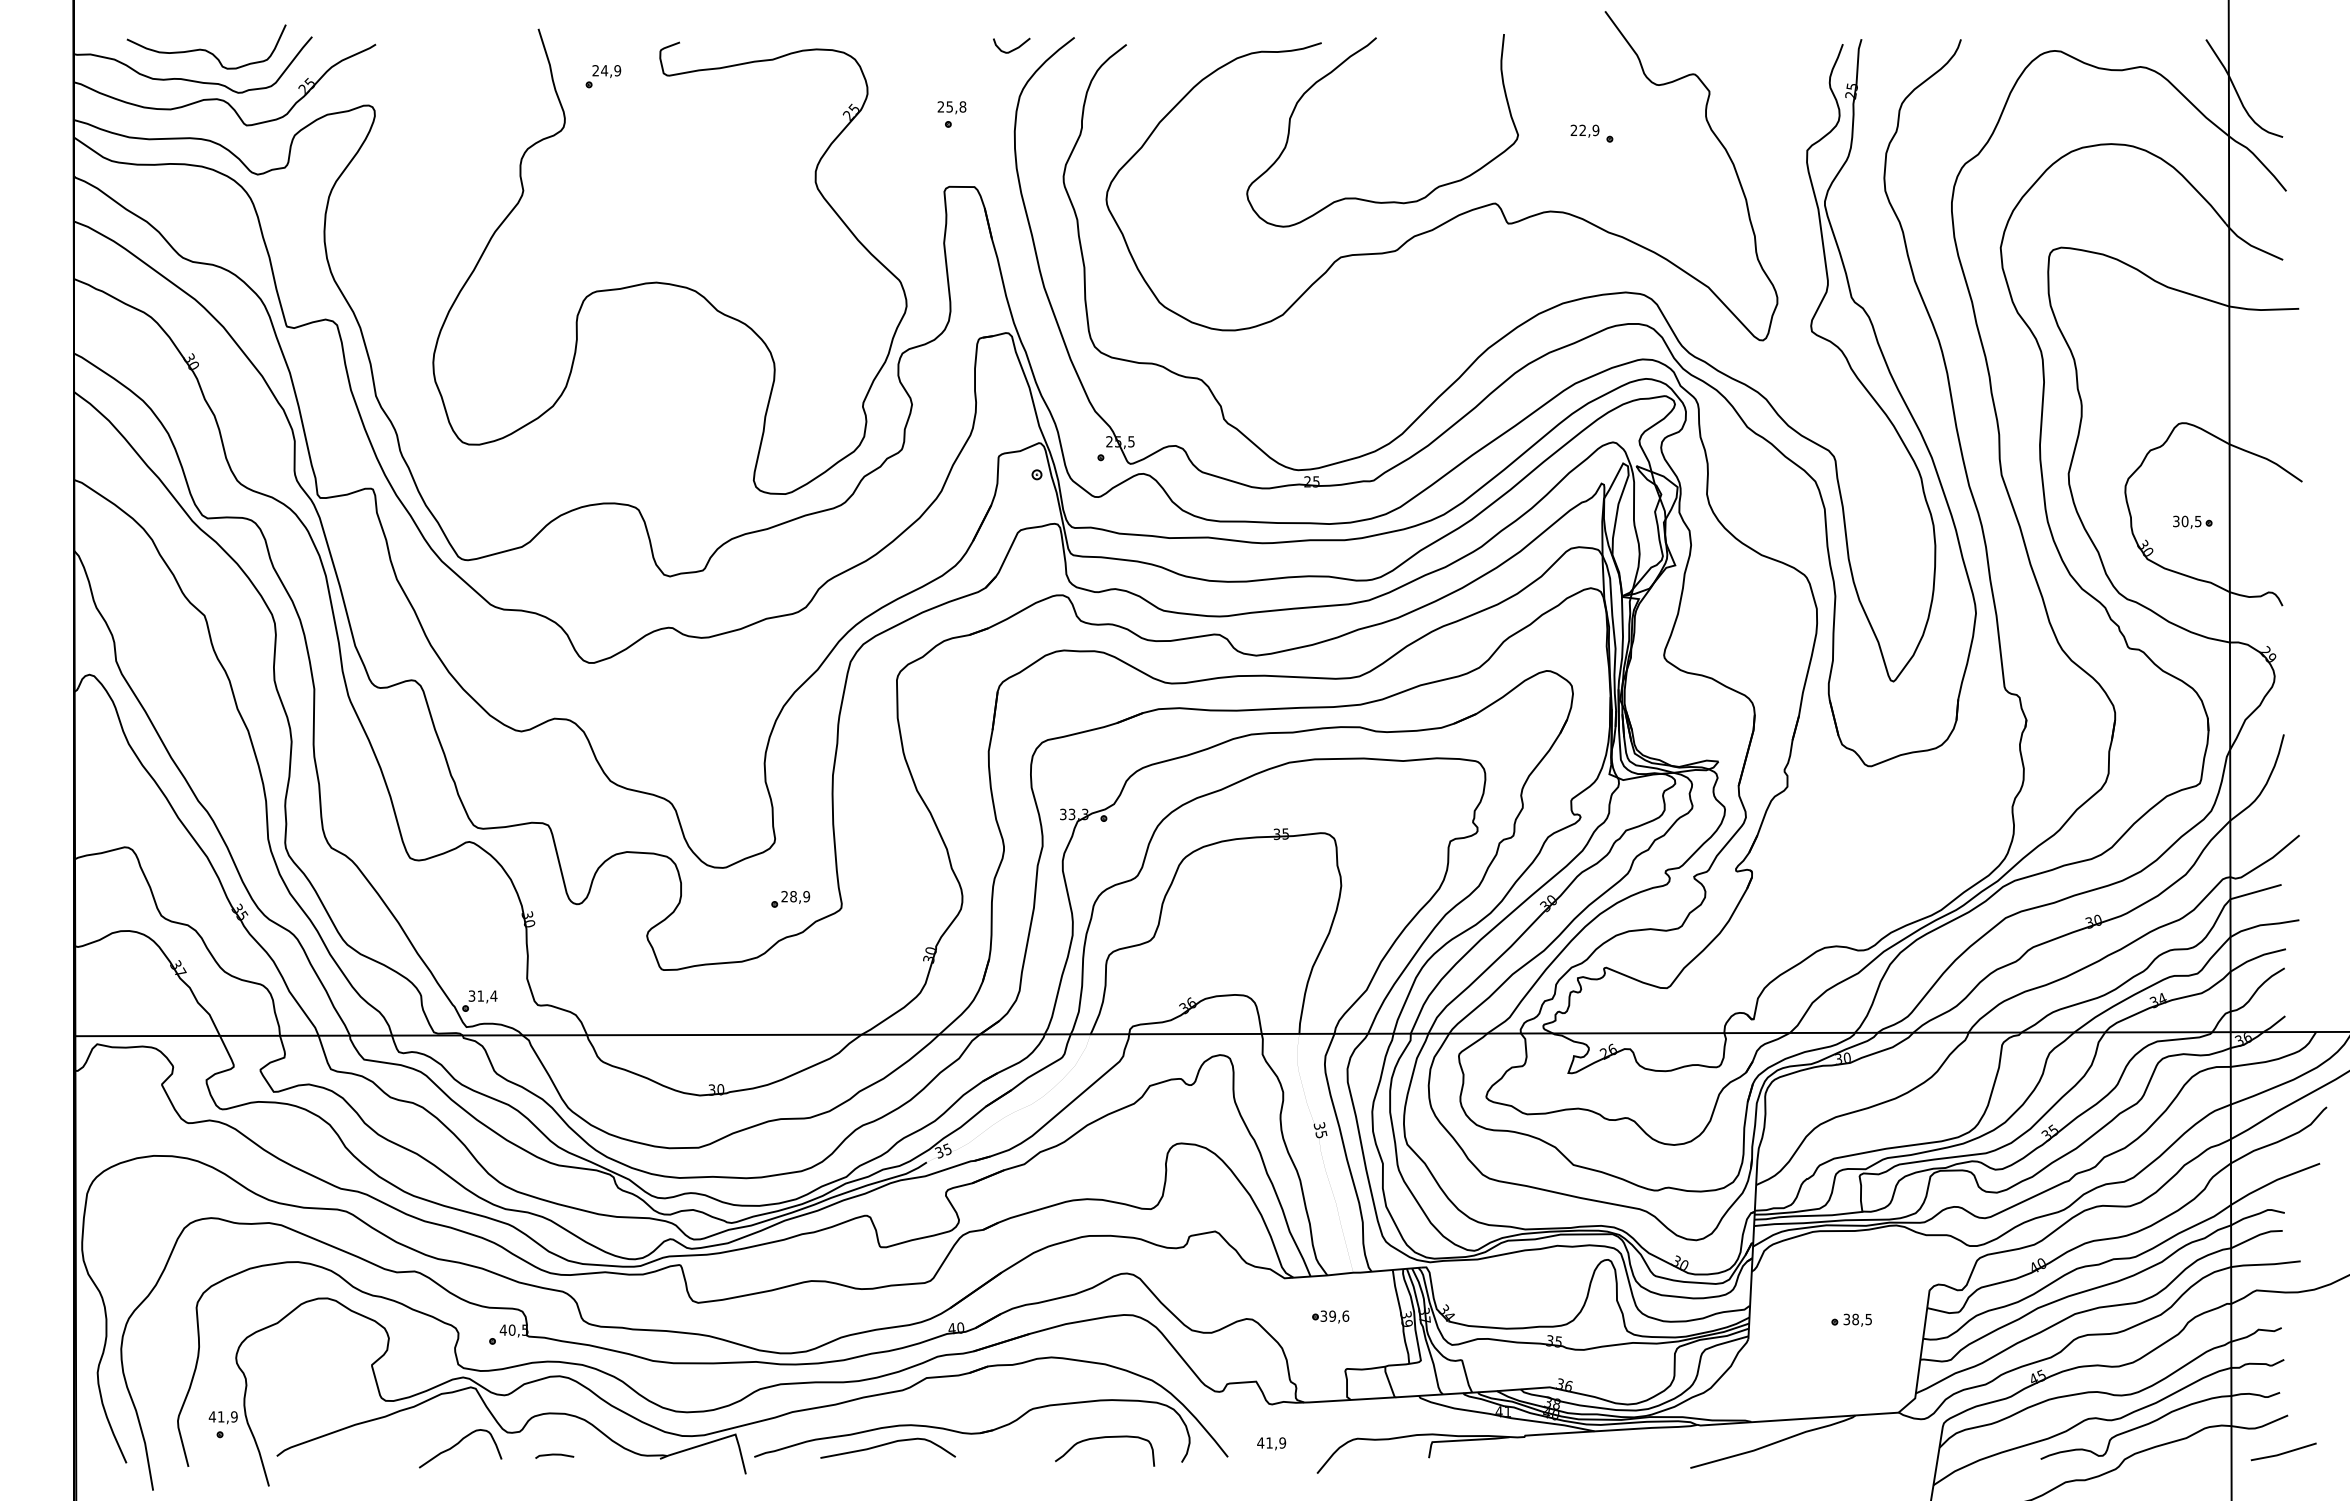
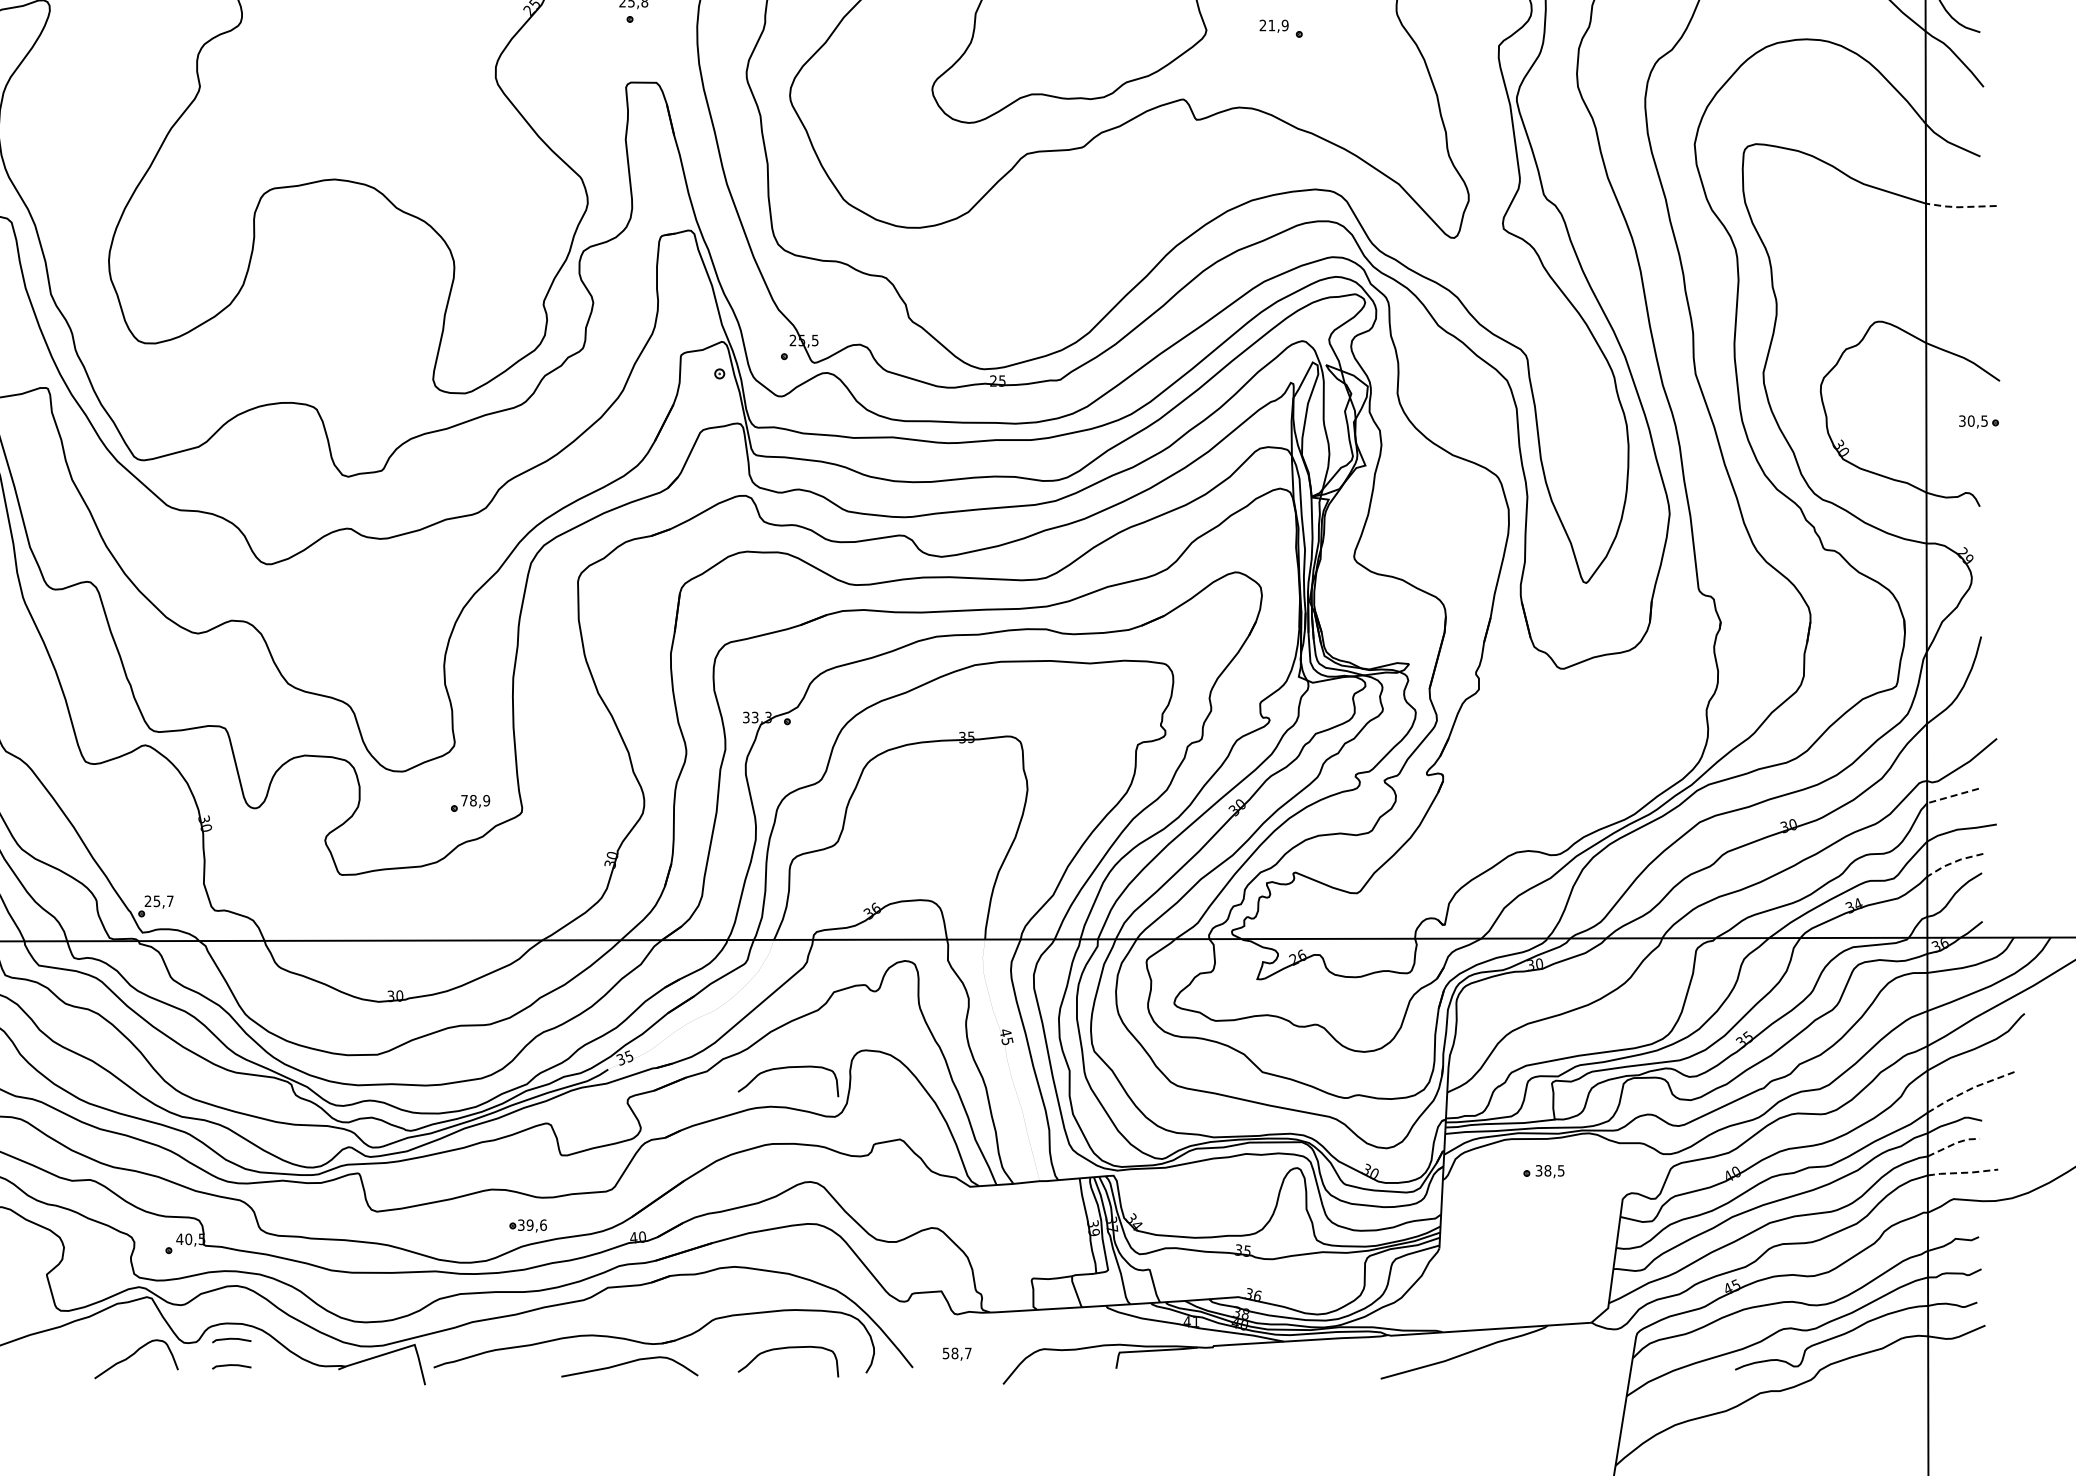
text: (1582, 129) -> (1271, 24), 22,9 -> 21,9
line: (2262, 310) -> (1959, 207), solid -> dashed
part: (2192, 521) -> (1978, 421), moved
line: (2256, 892) -> (1953, 796), solid -> dashed
text: (784, 896) -> (464, 800), 28,9 -> 78,9
line: (2256, 957) -> (1953, 862), solid -> dashed
text: (482, 995) -> (158, 900), 31,4 -> 25,7
text: (1319, 1125) -> (1005, 1032), 35 -> 45
curve: (1104, 1161) -> (787, 1068), added
line: (2273, 1181) -> (1970, 1088), solid -> dashed
line: (2257, 1235) -> (1954, 1143), solid -> dashed
line: (2265, 1264) -> (1962, 1172), solid -> dashed
part: (1330, 1316) -> (527, 1225), moved
part: (1851, 1319) -> (1543, 1170), moved
line: (554, 1429) -> (231, 1339), added
text: (1271, 1442) -> (956, 1352), 41,9 -> 58,7
curve: (885, 1445) -> (627, 1364), moved
line: (2283, 1452) -> (1980, 1363), removed

